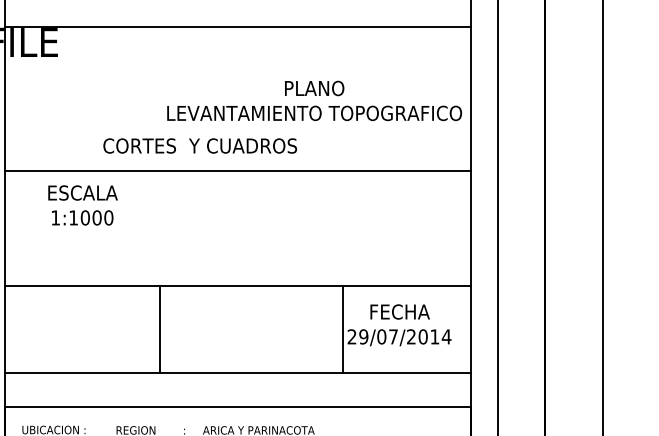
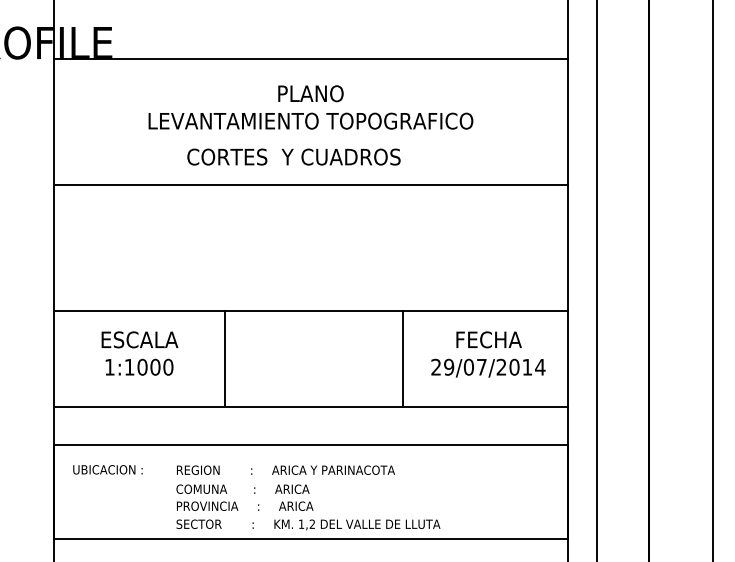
line: (237, 27) -> (310, 58), moved
text: (314, 100) -> (310, 107), moved
text: (199, 145) -> (293, 156), moved
text: (82, 205) -> (139, 353), moved
line: (342, 328) -> (402, 358), moved

